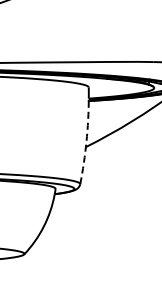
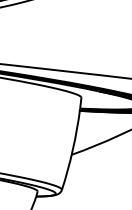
arc: (86, 141) -> (72, 149), dashed -> solid

